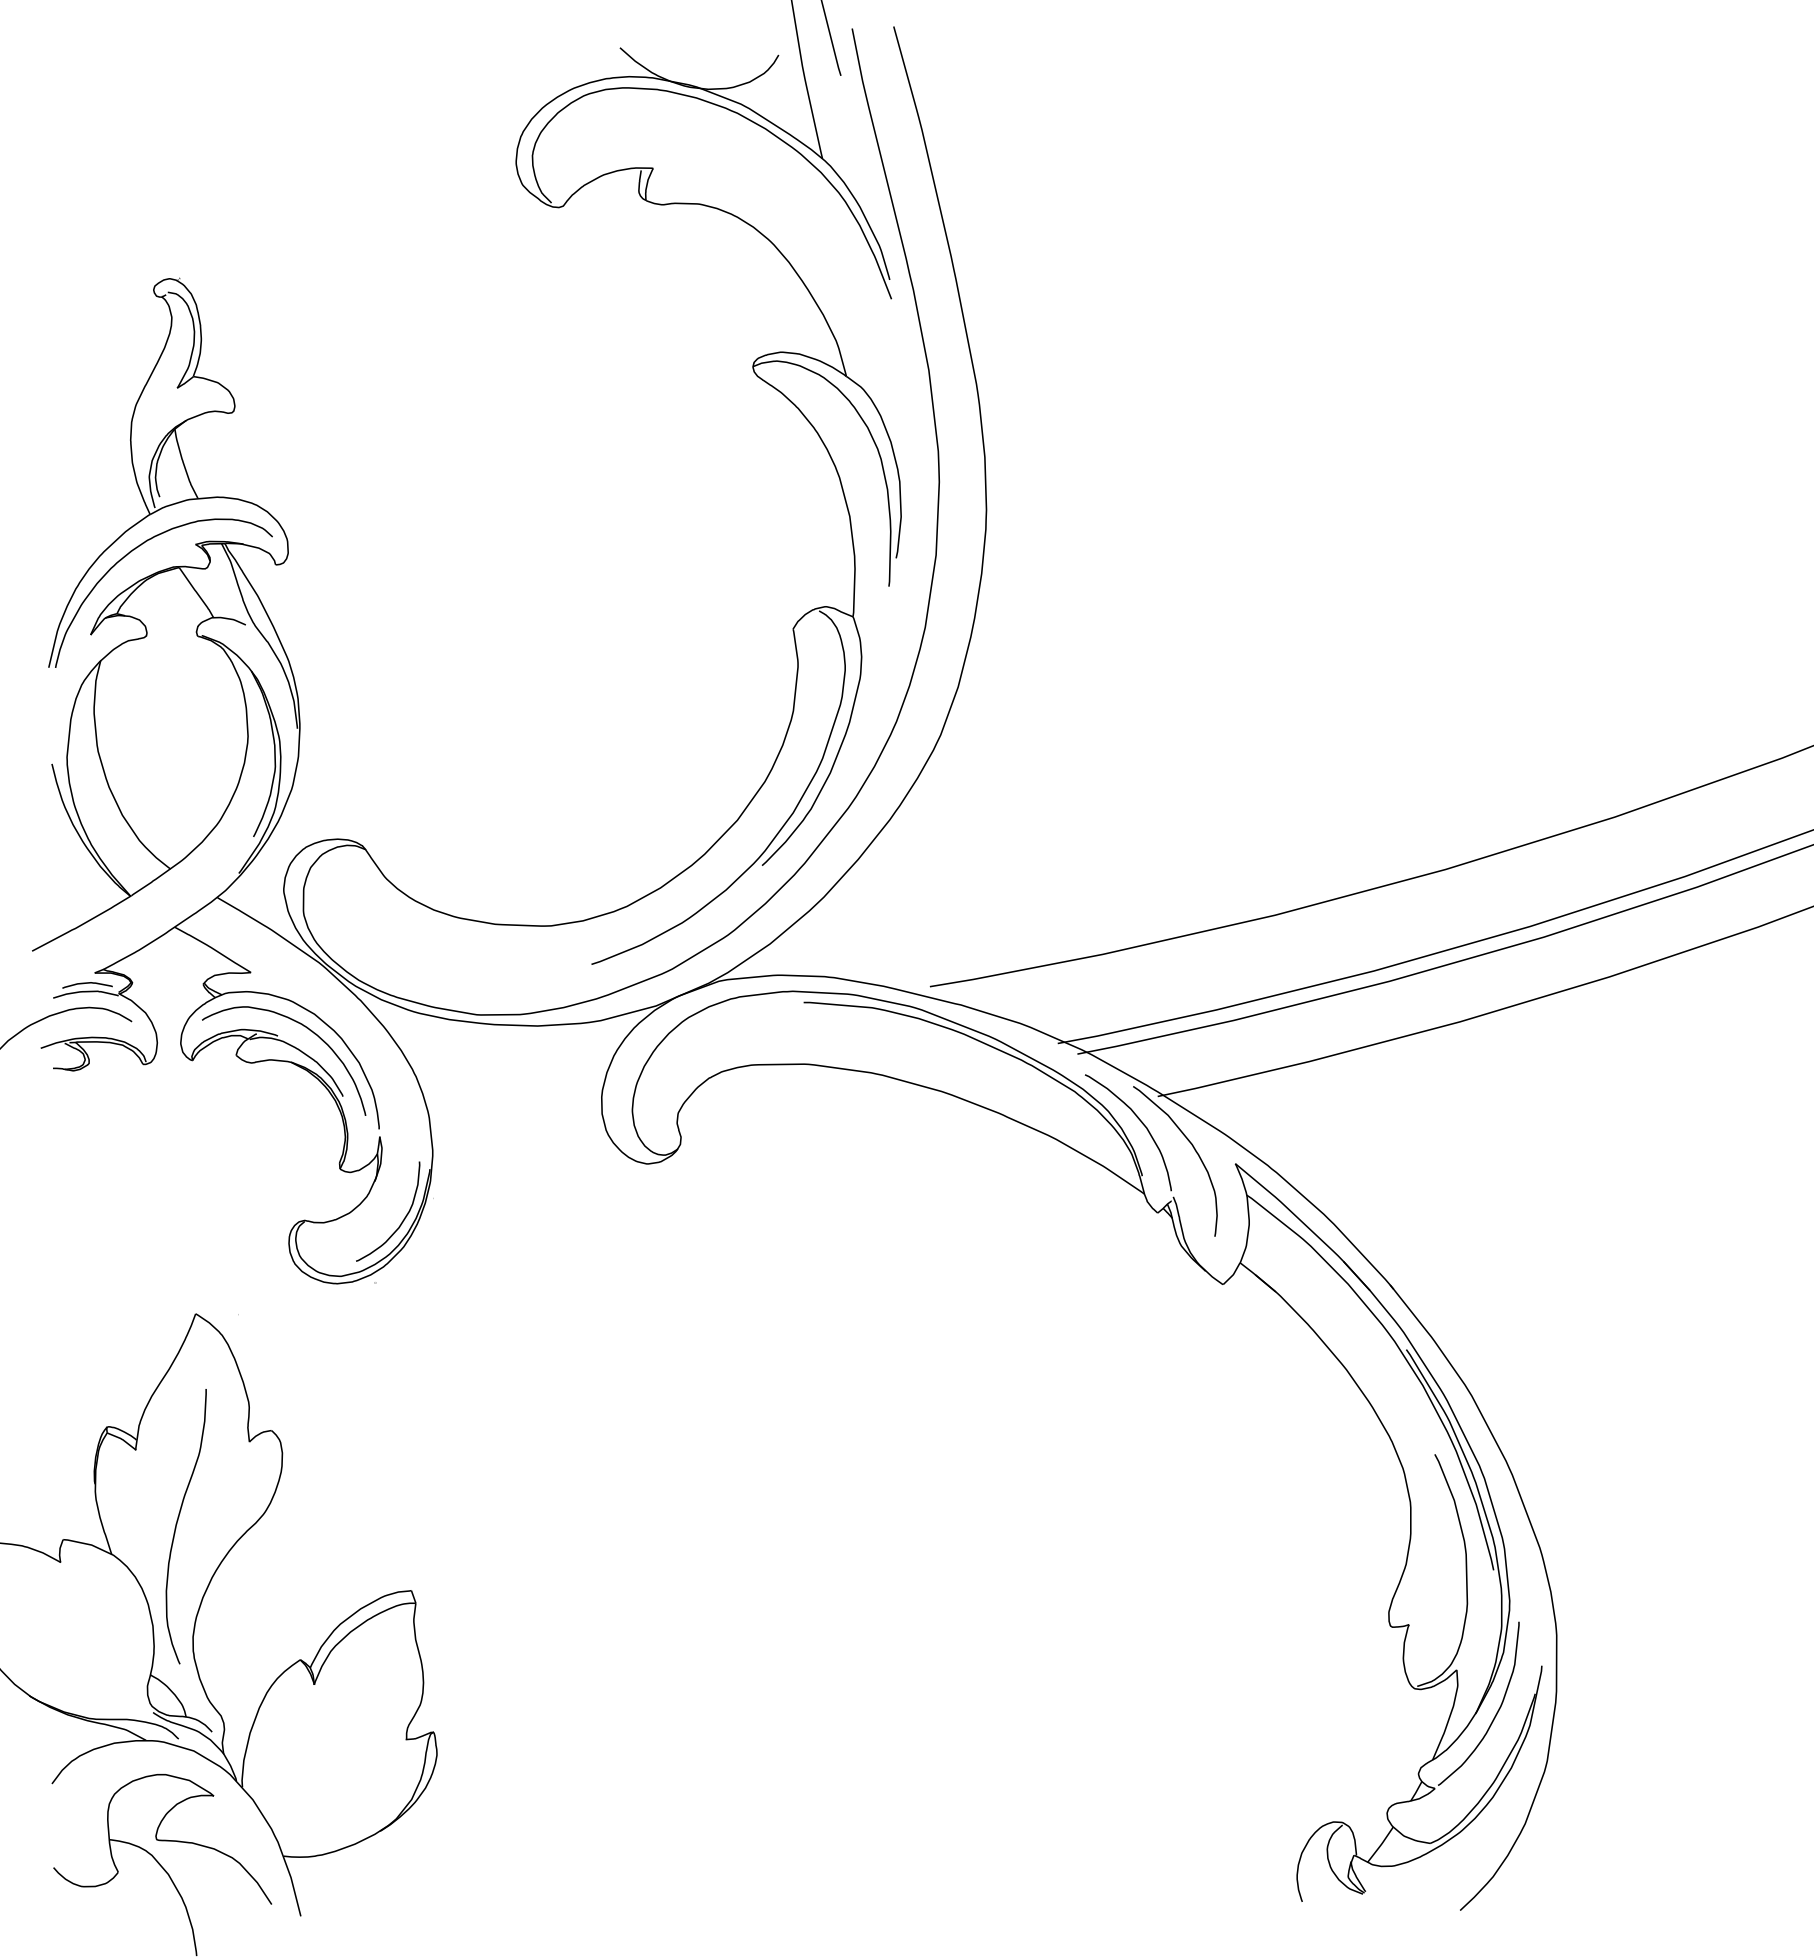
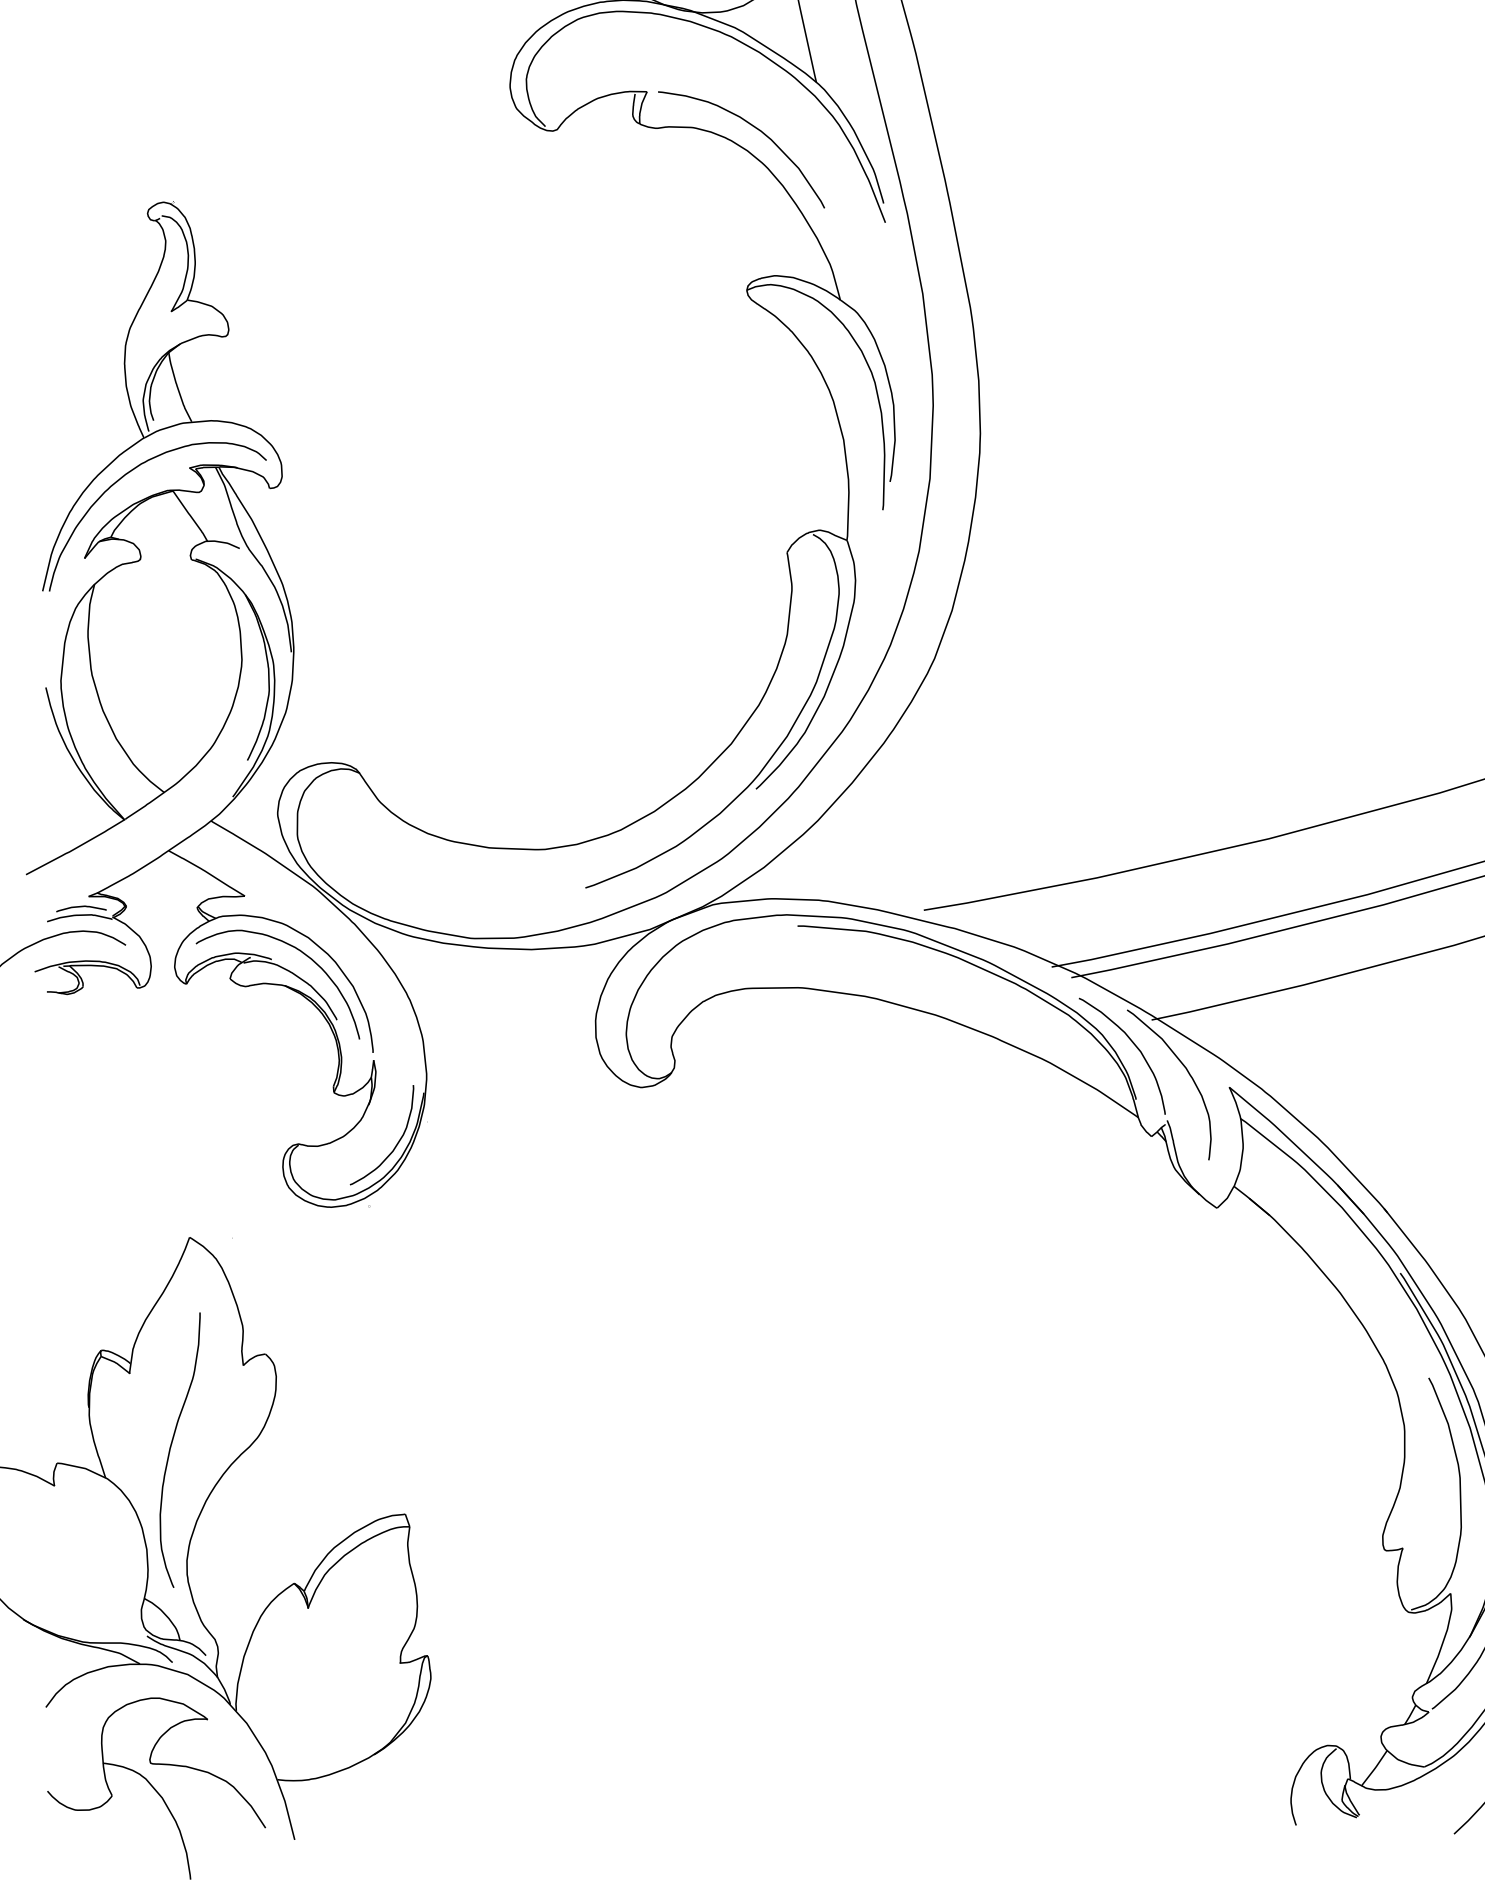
curve: (760, 204) -> (754, 128), added

